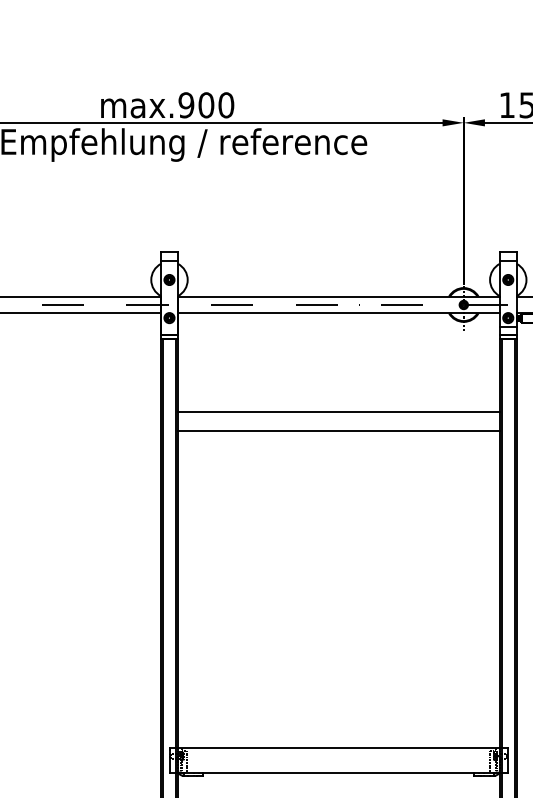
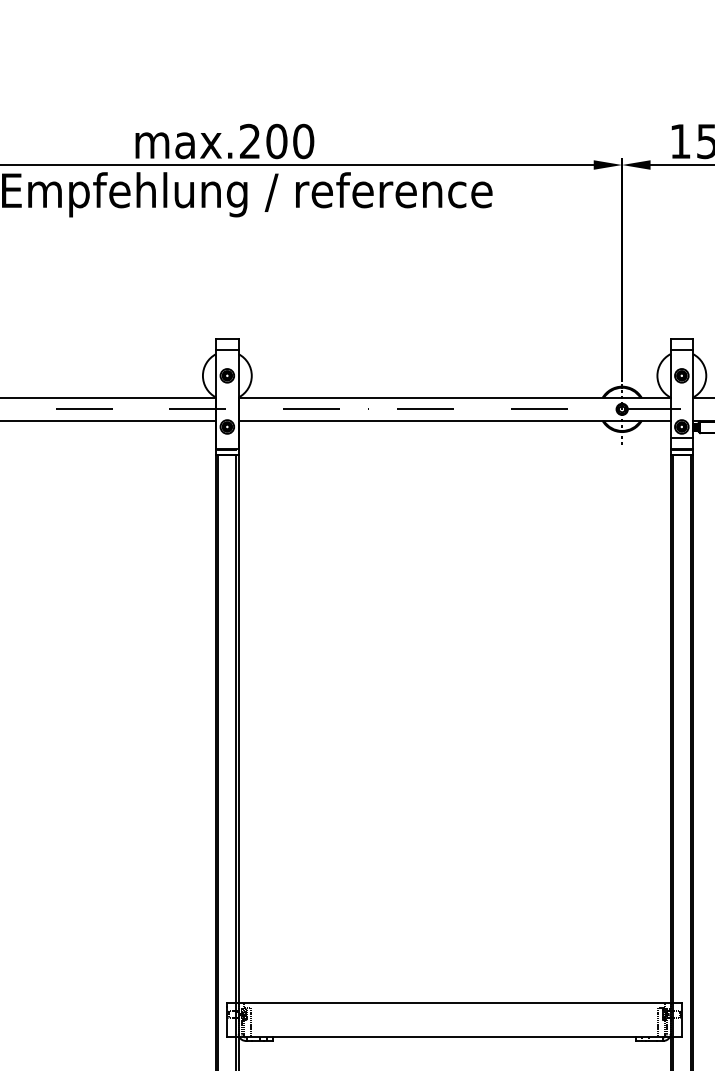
text: (186, 105) -> (250, 141), max.900 -> max.200
line: (338, 411) -> (454, 552), removed
line: (338, 430) -> (454, 577), removed

